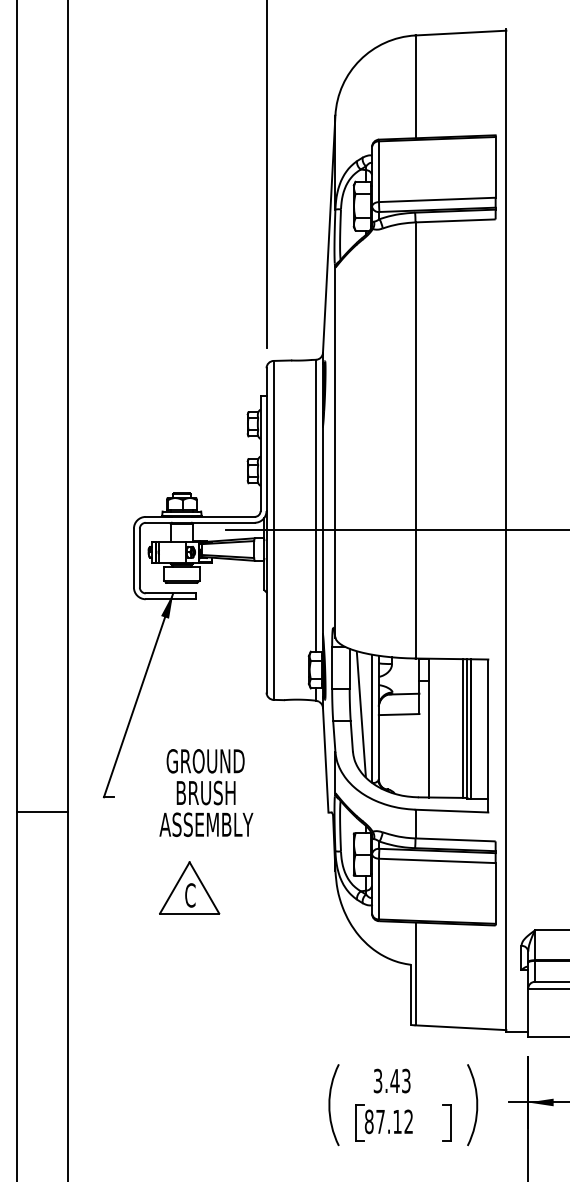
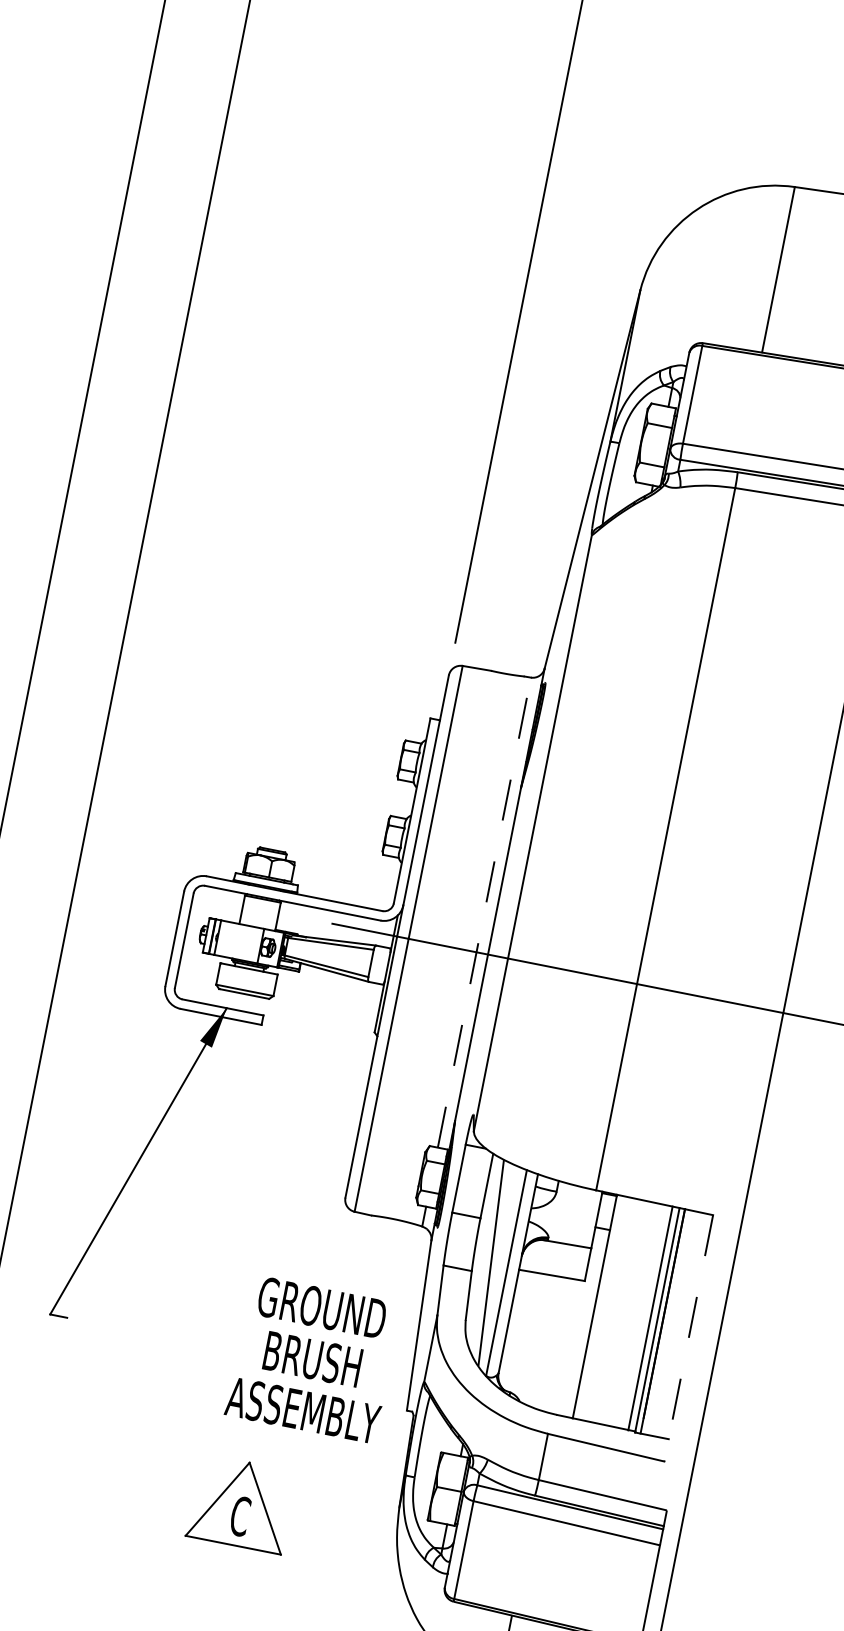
line: (315, 505) -> (483, 912), solid -> dashed
line: (488, 736) -> (688, 1339), solid -> dashed
text: (206, 792) -> (313, 1358), moved
part: (189, 887) -> (241, 1503), moved

